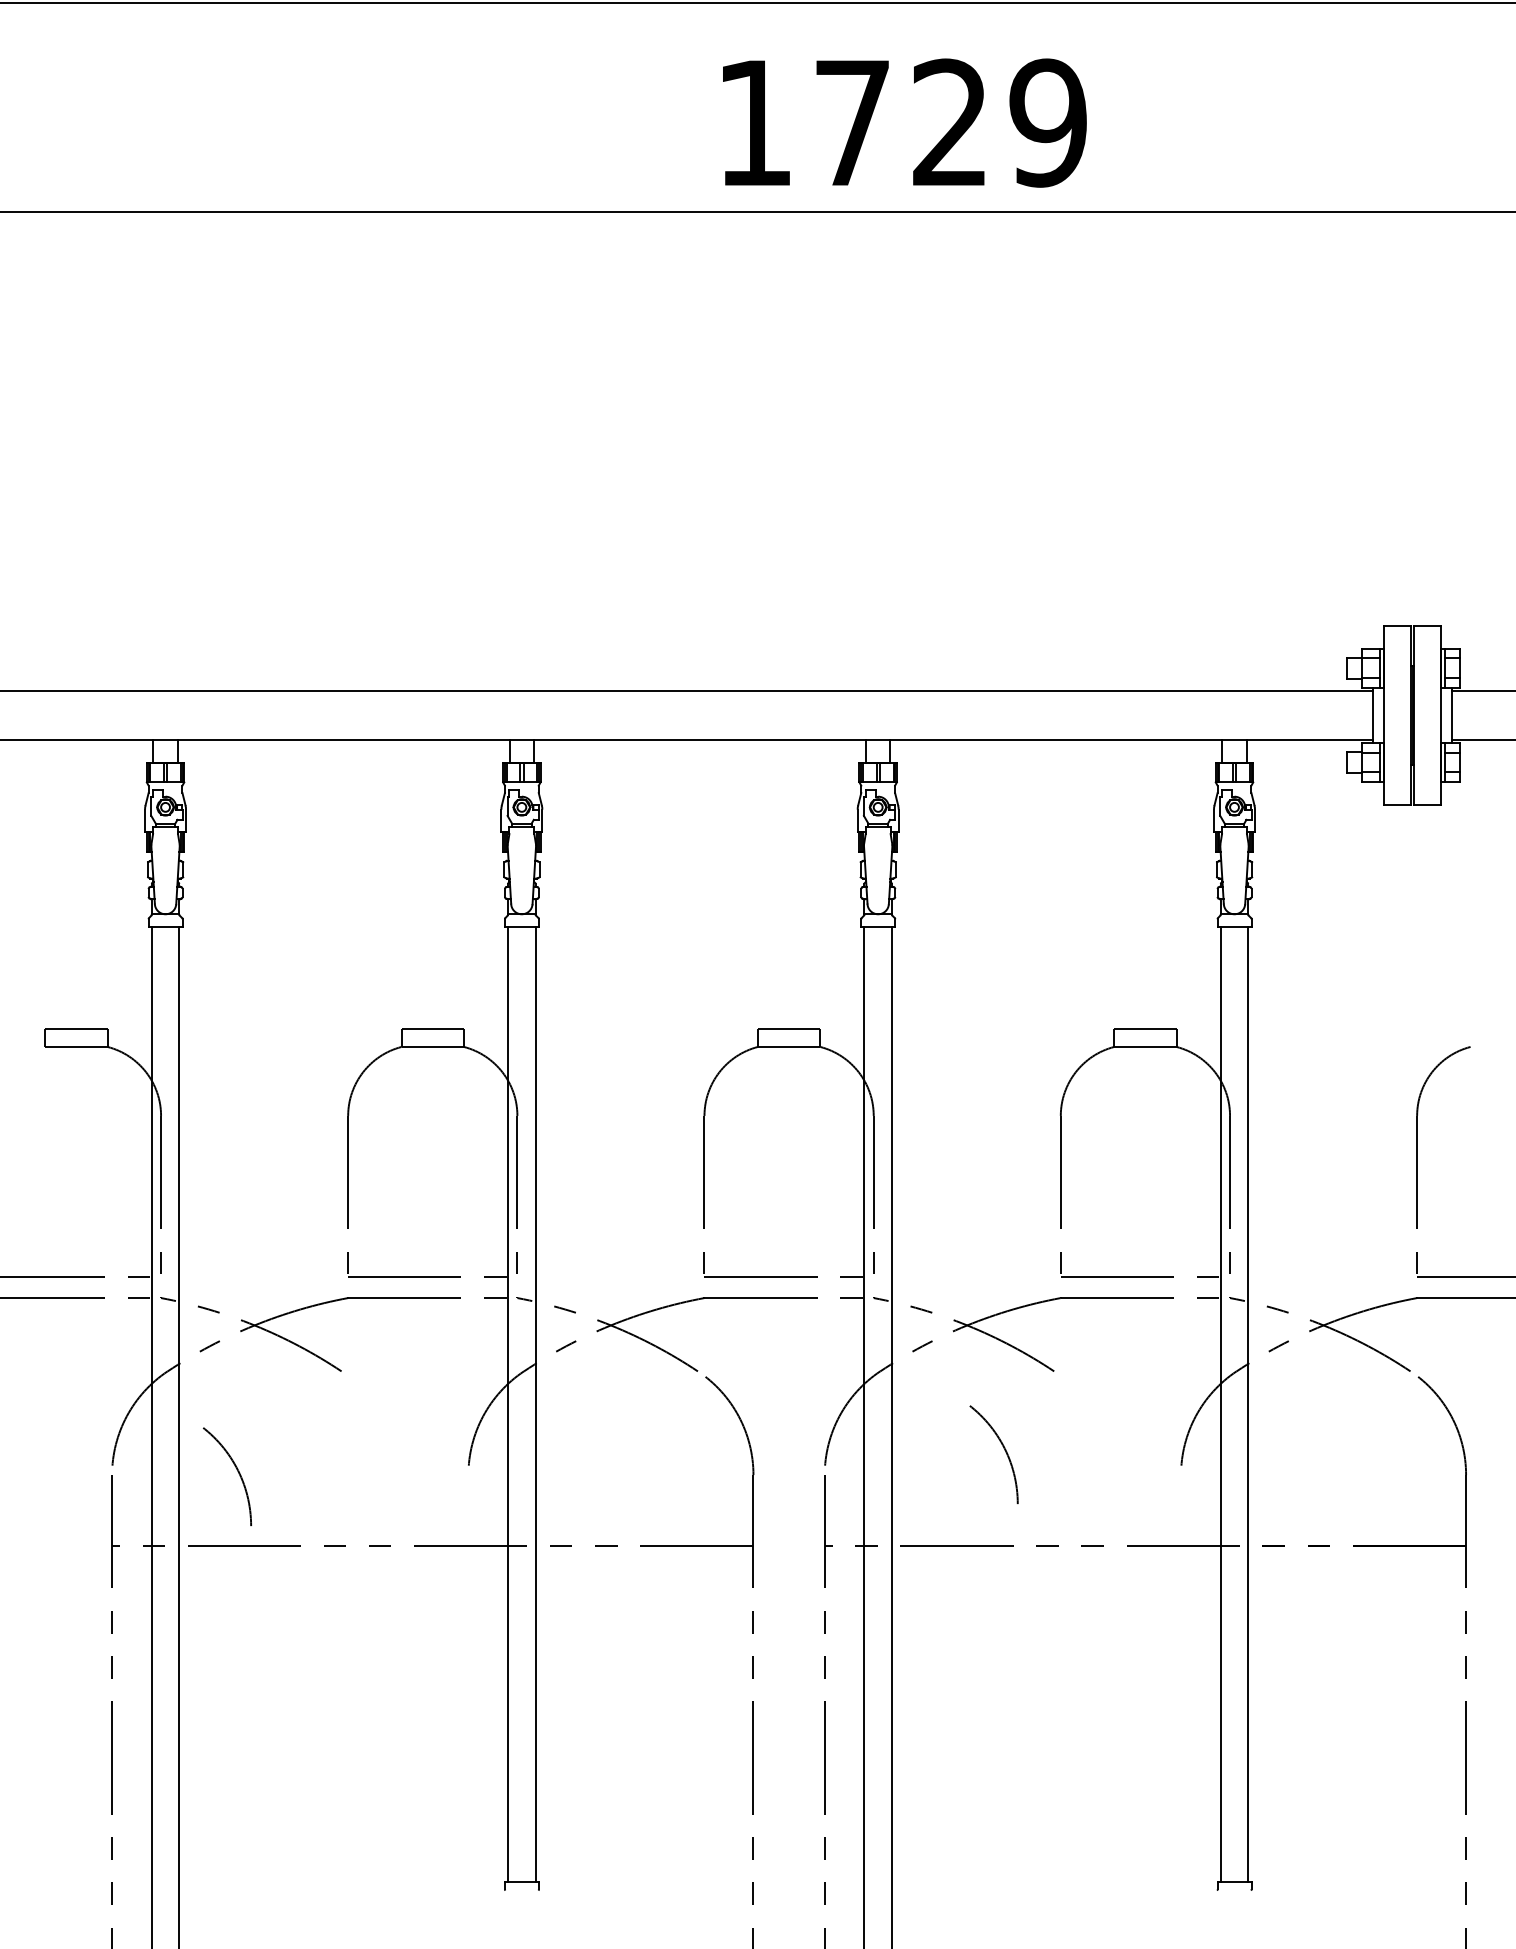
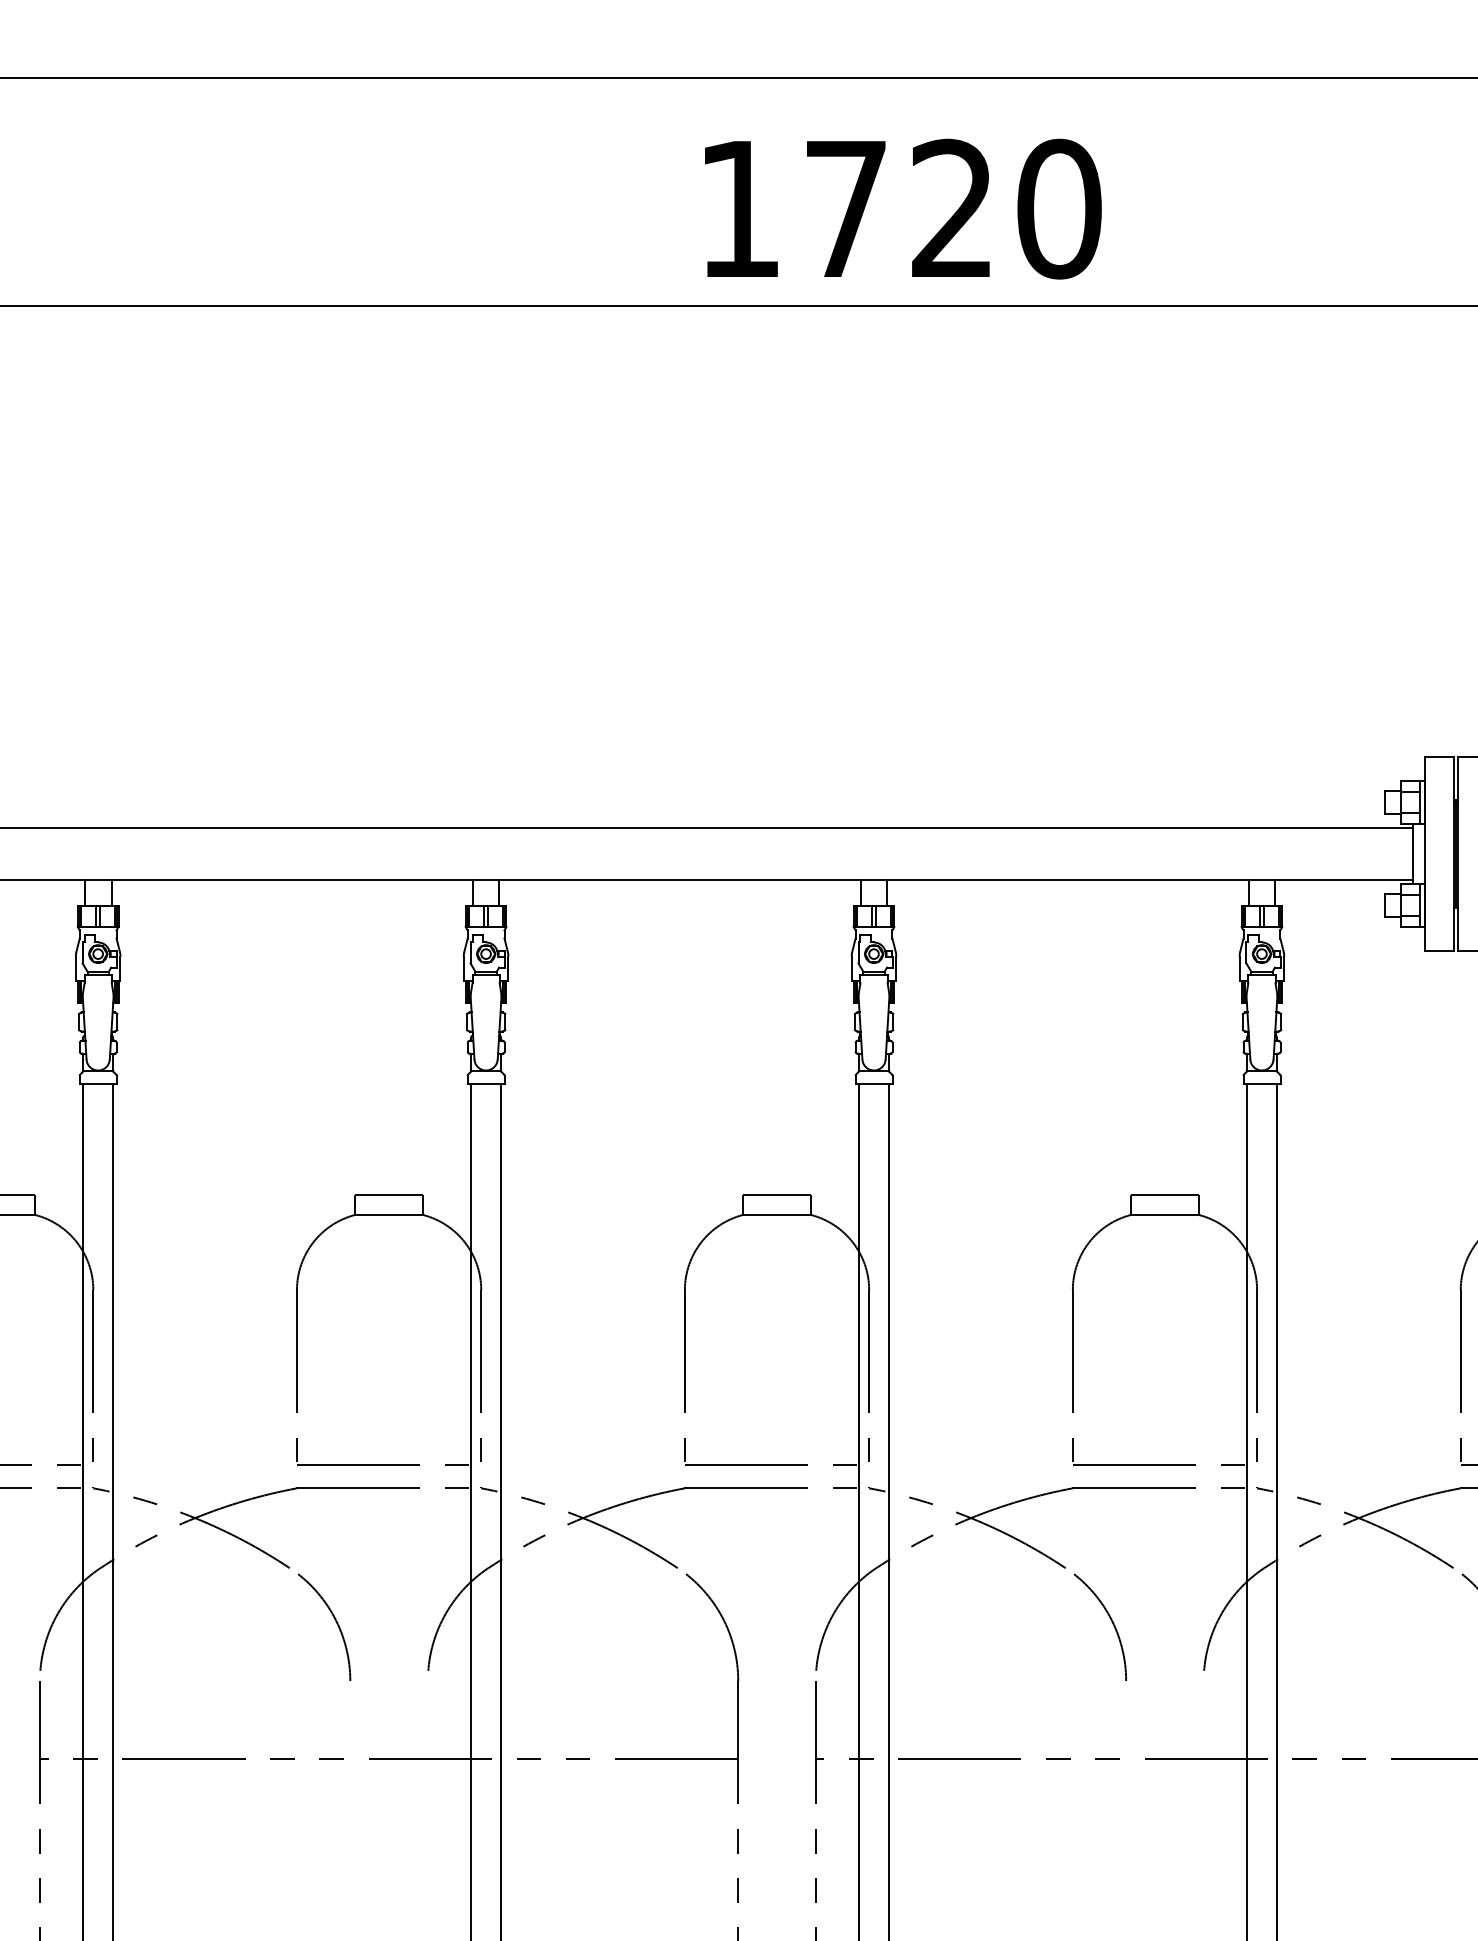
text: (1048, 122) -> (1059, 208), 1729 -> 1720
arc: (1003, 1448) -> (1110, 1620), moved
arc: (237, 1471) -> (335, 1621), moved

